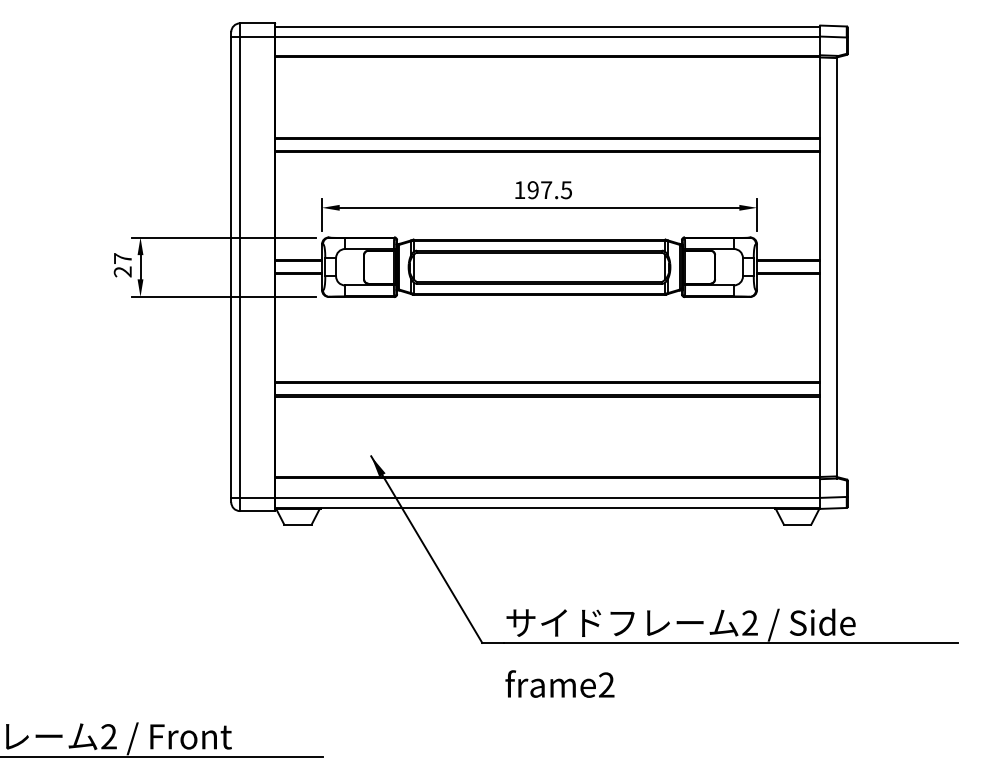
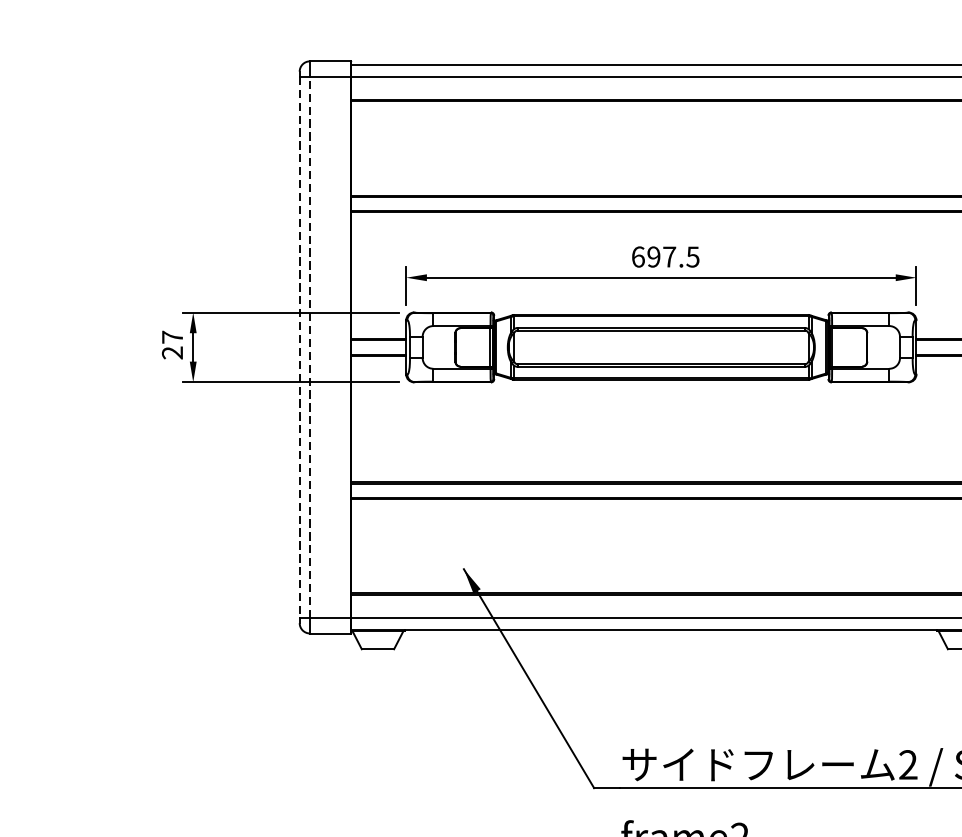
text: (519, 190) -> (637, 257), 197.5 -> 697.5
line: (231, 267) -> (299, 347), solid -> dashed
line: (240, 267) -> (310, 347), solid -> dashed

